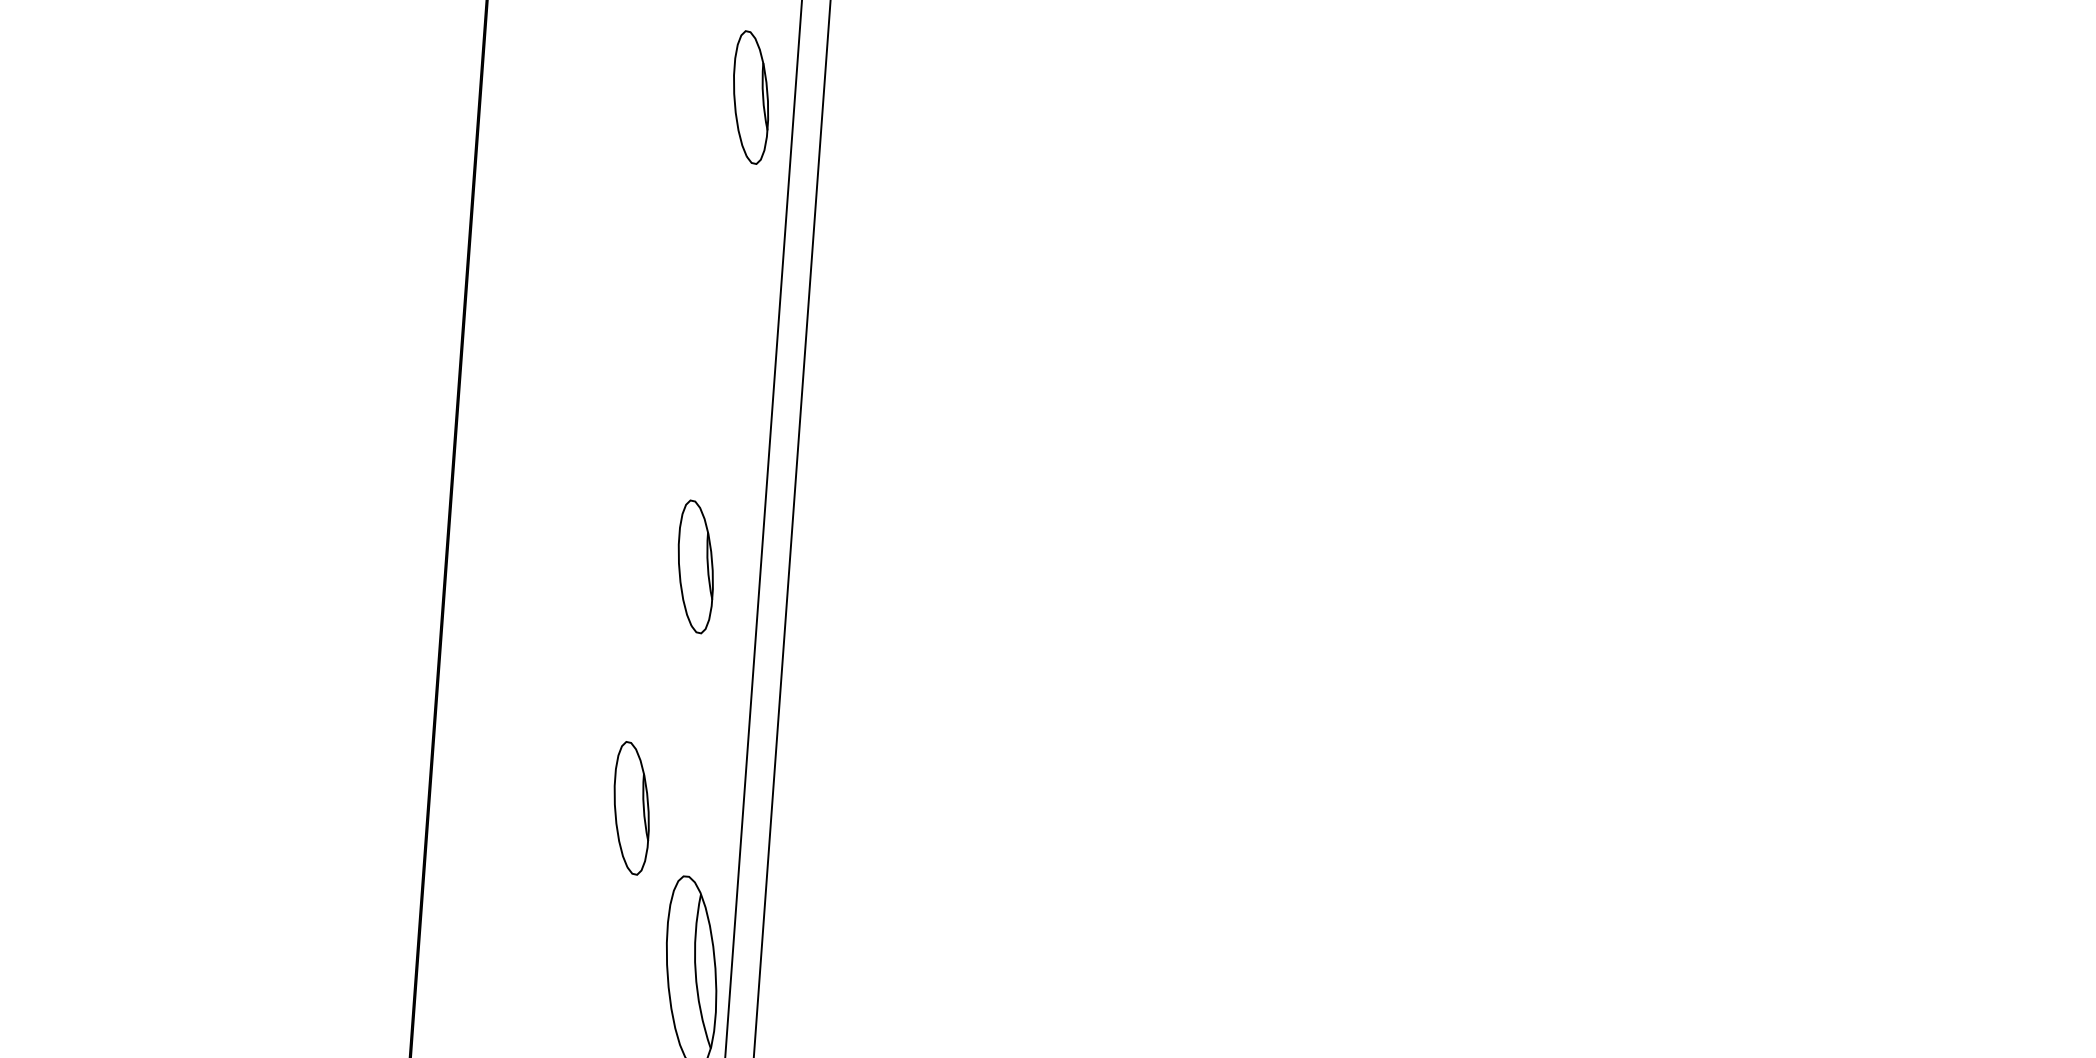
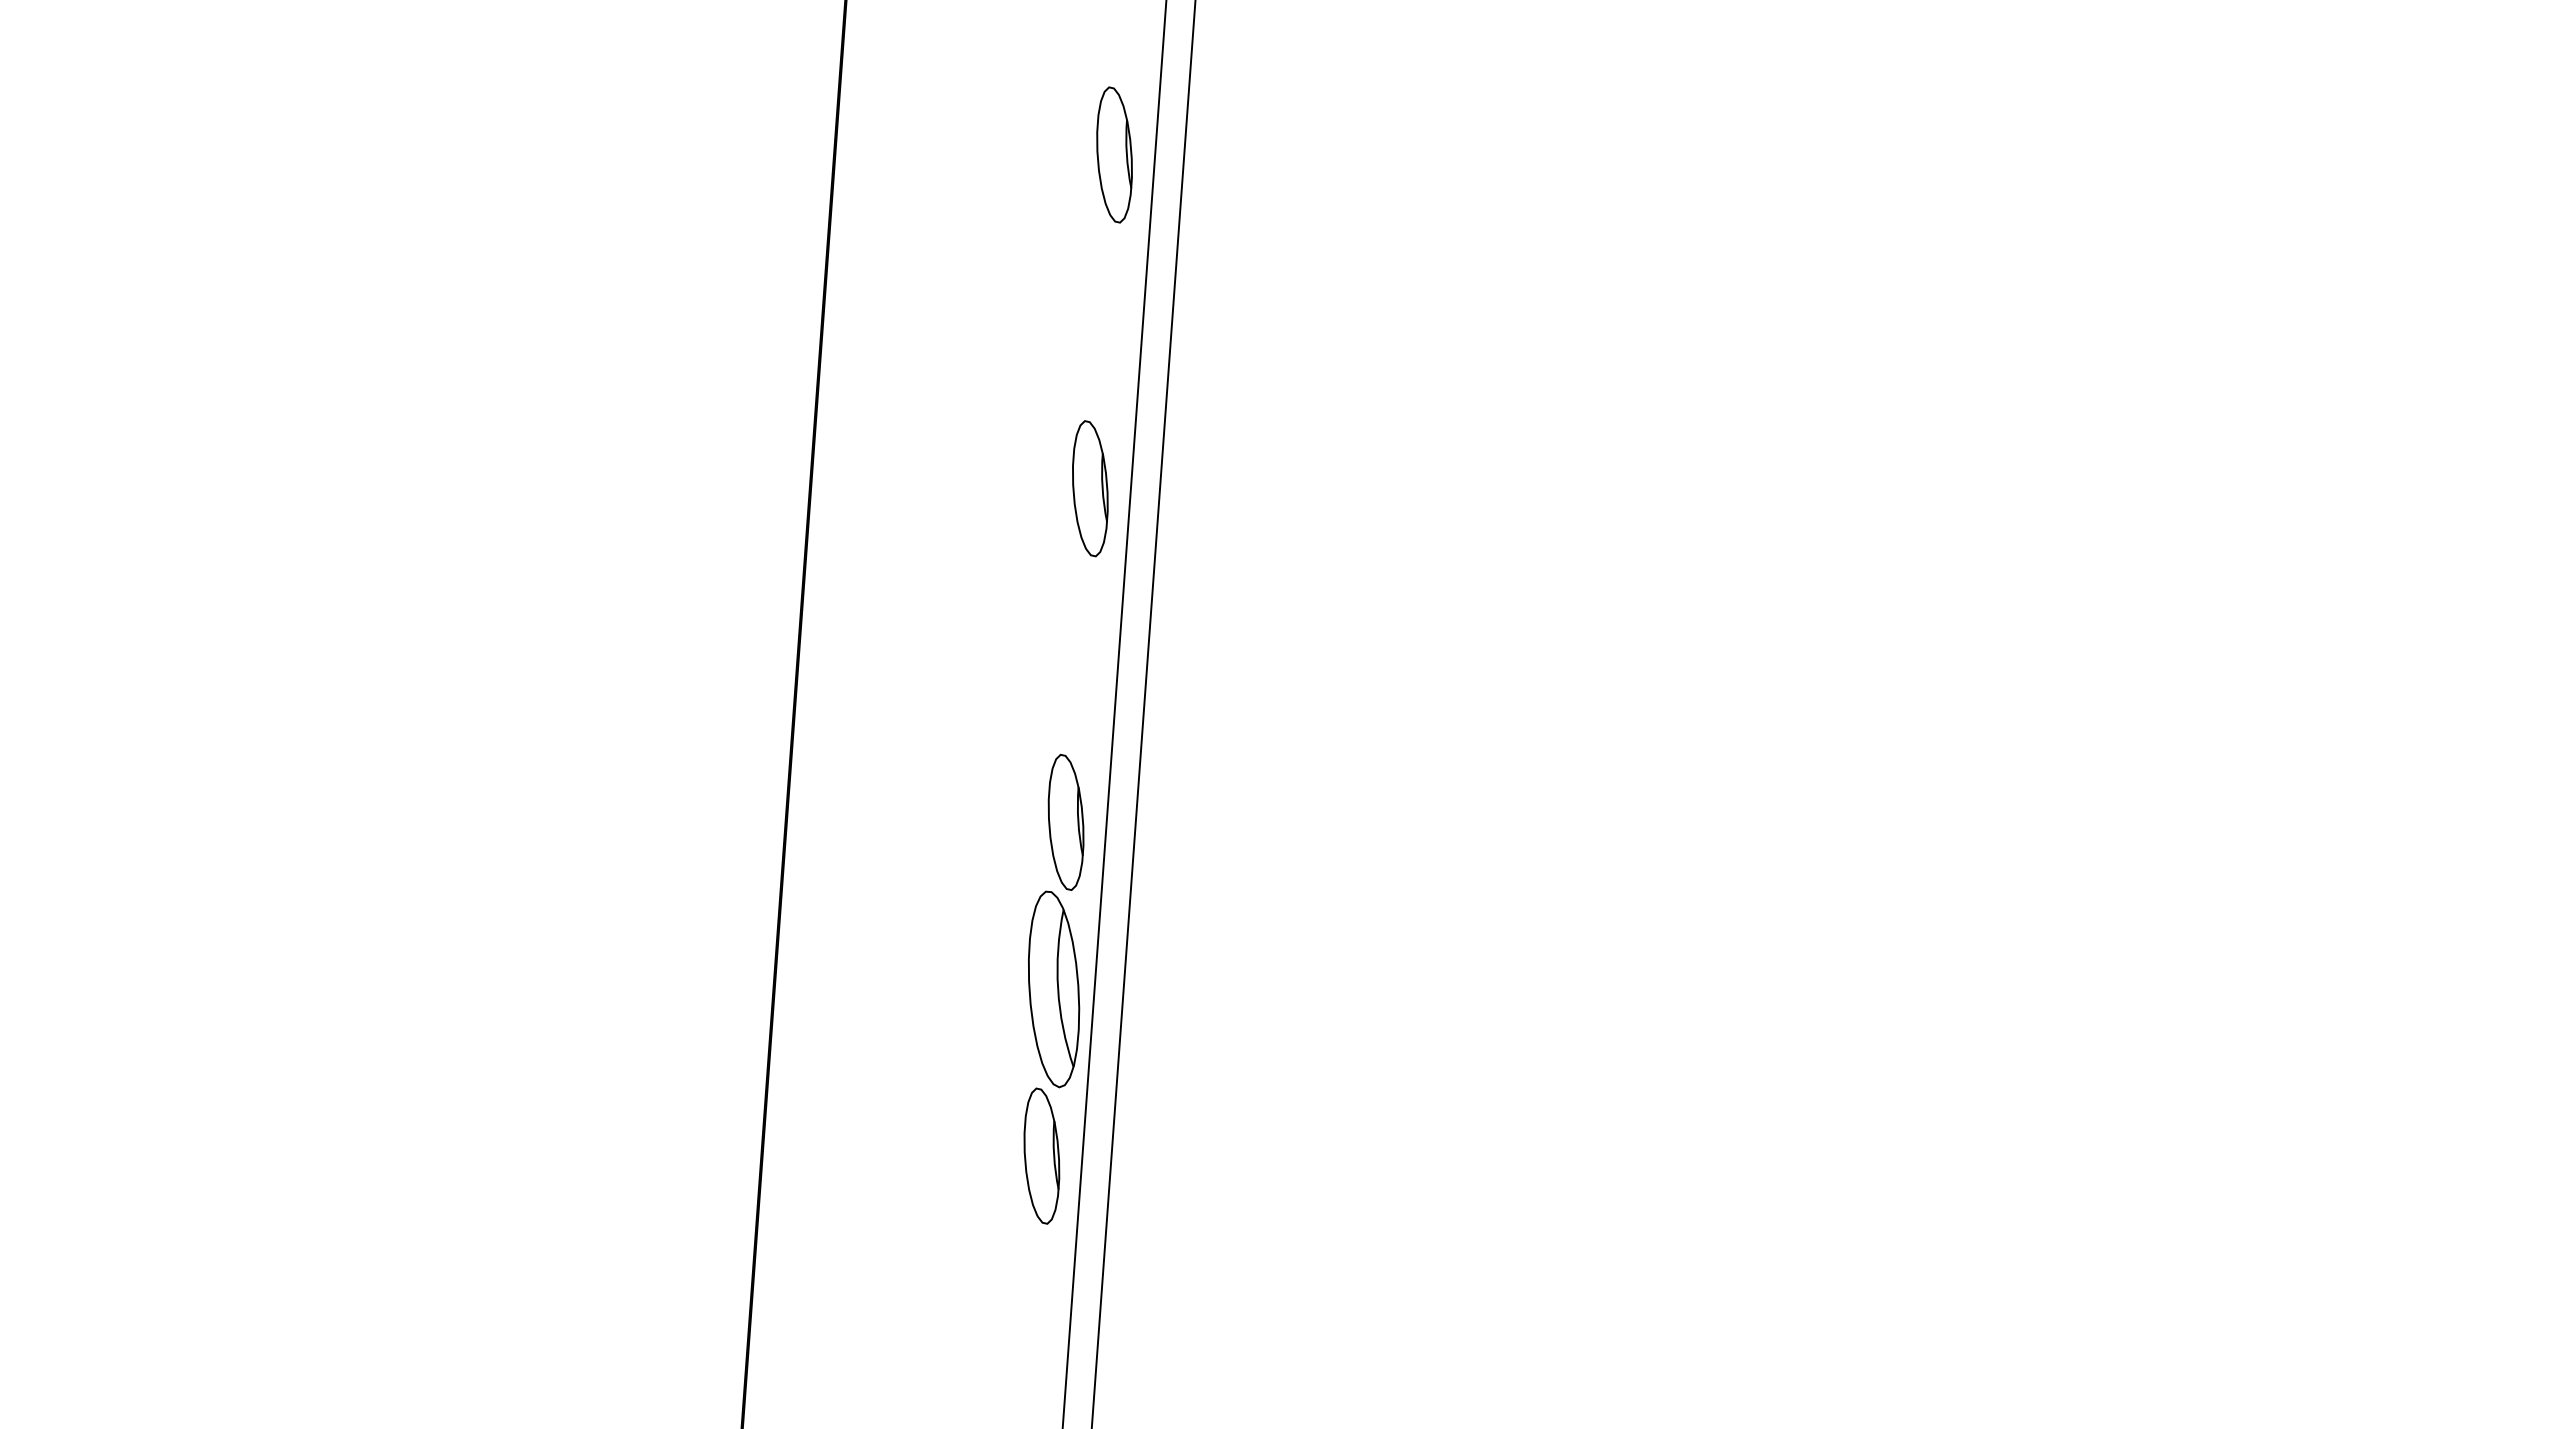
part: (751, 97) -> (1114, 154), moved
part: (695, 566) -> (1090, 488), moved
part: (631, 807) -> (1065, 821), moved

